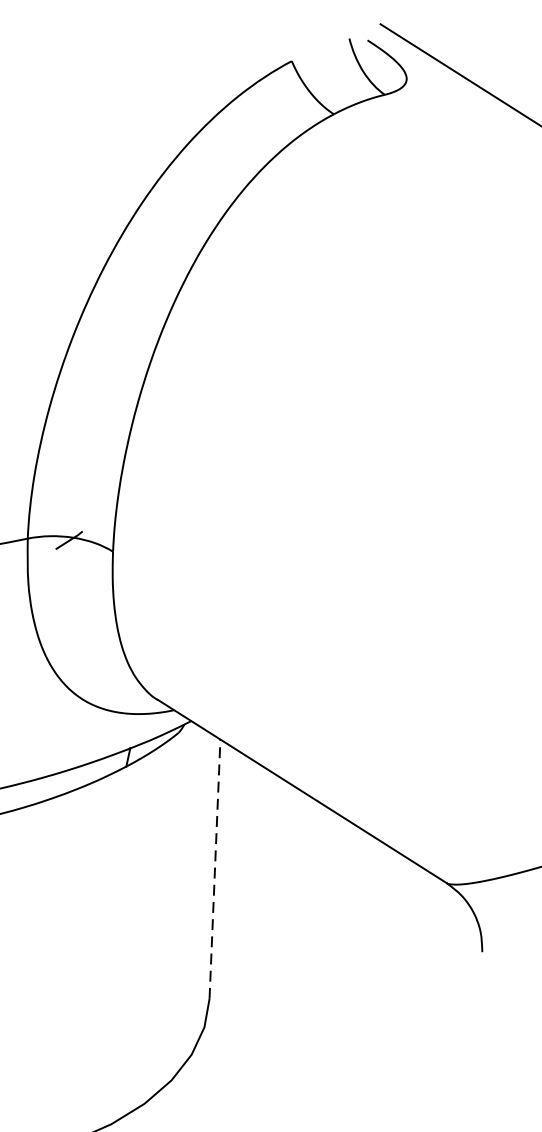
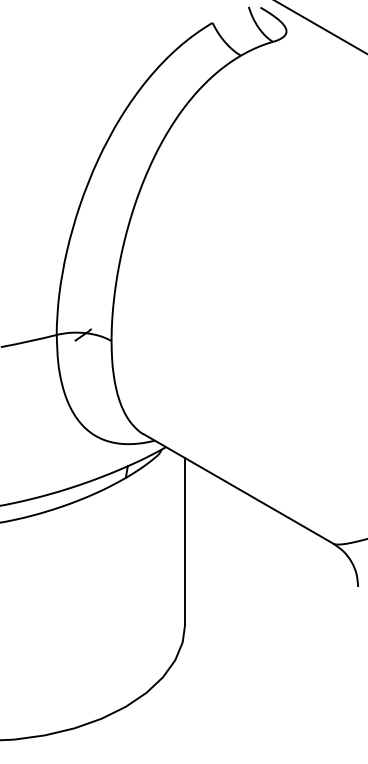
line: (215, 869) -> (185, 541), dashed -> solid

